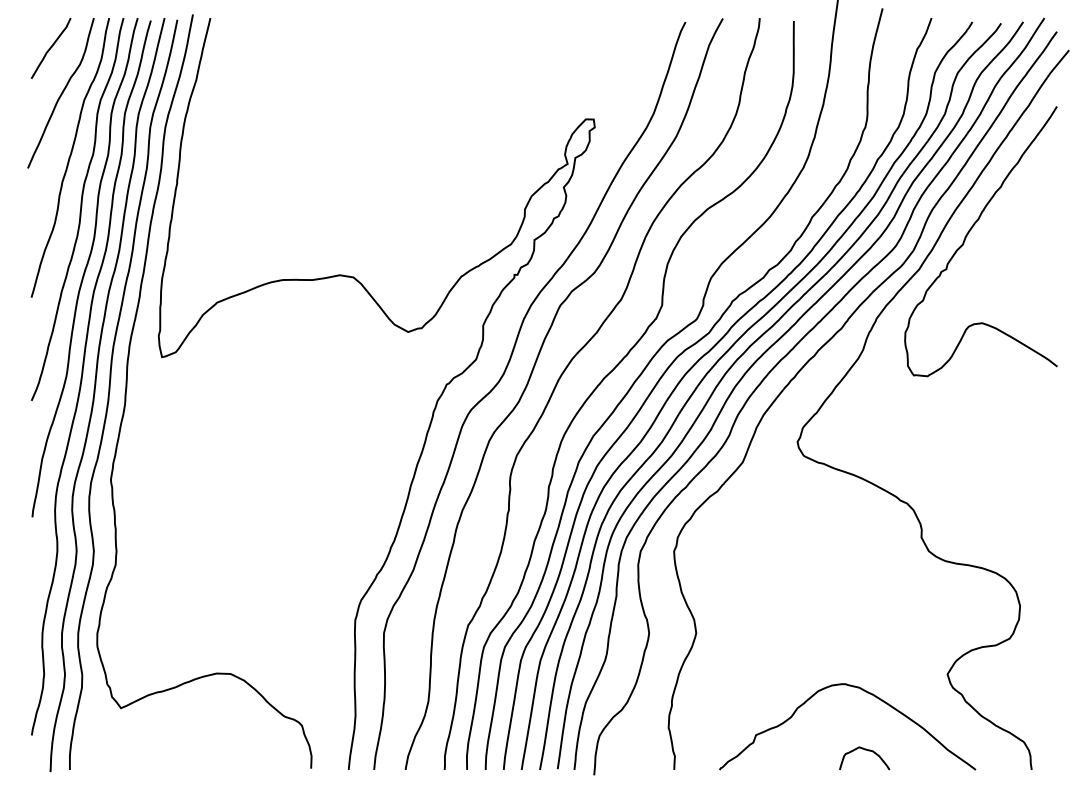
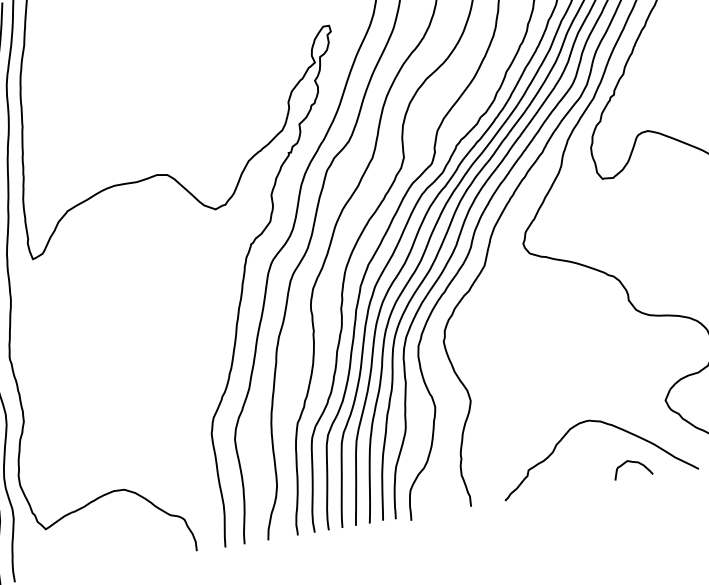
curve: (864, 750) -> (631, 462), moved

